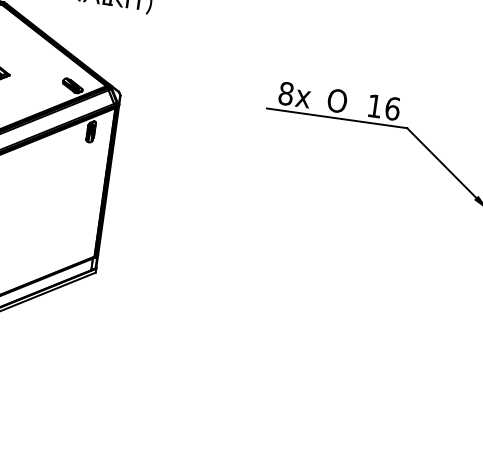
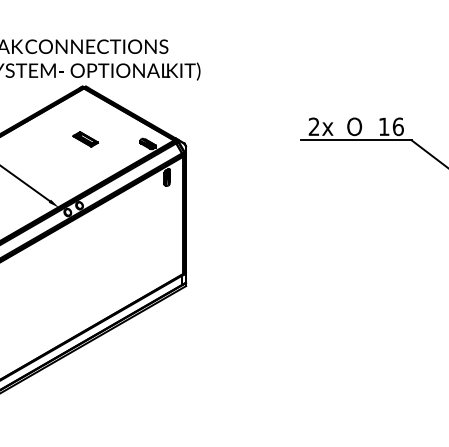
text: (285, 93) -> (313, 126), 8x -> 2x

